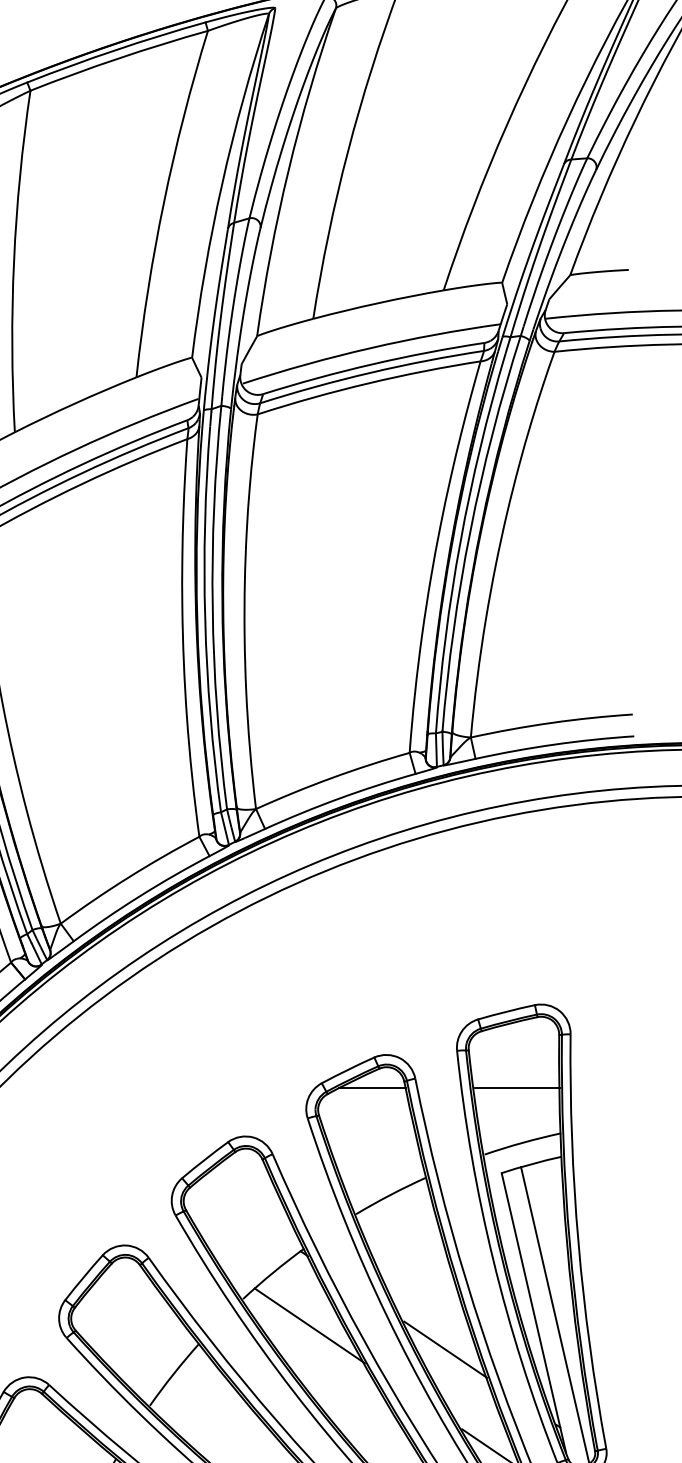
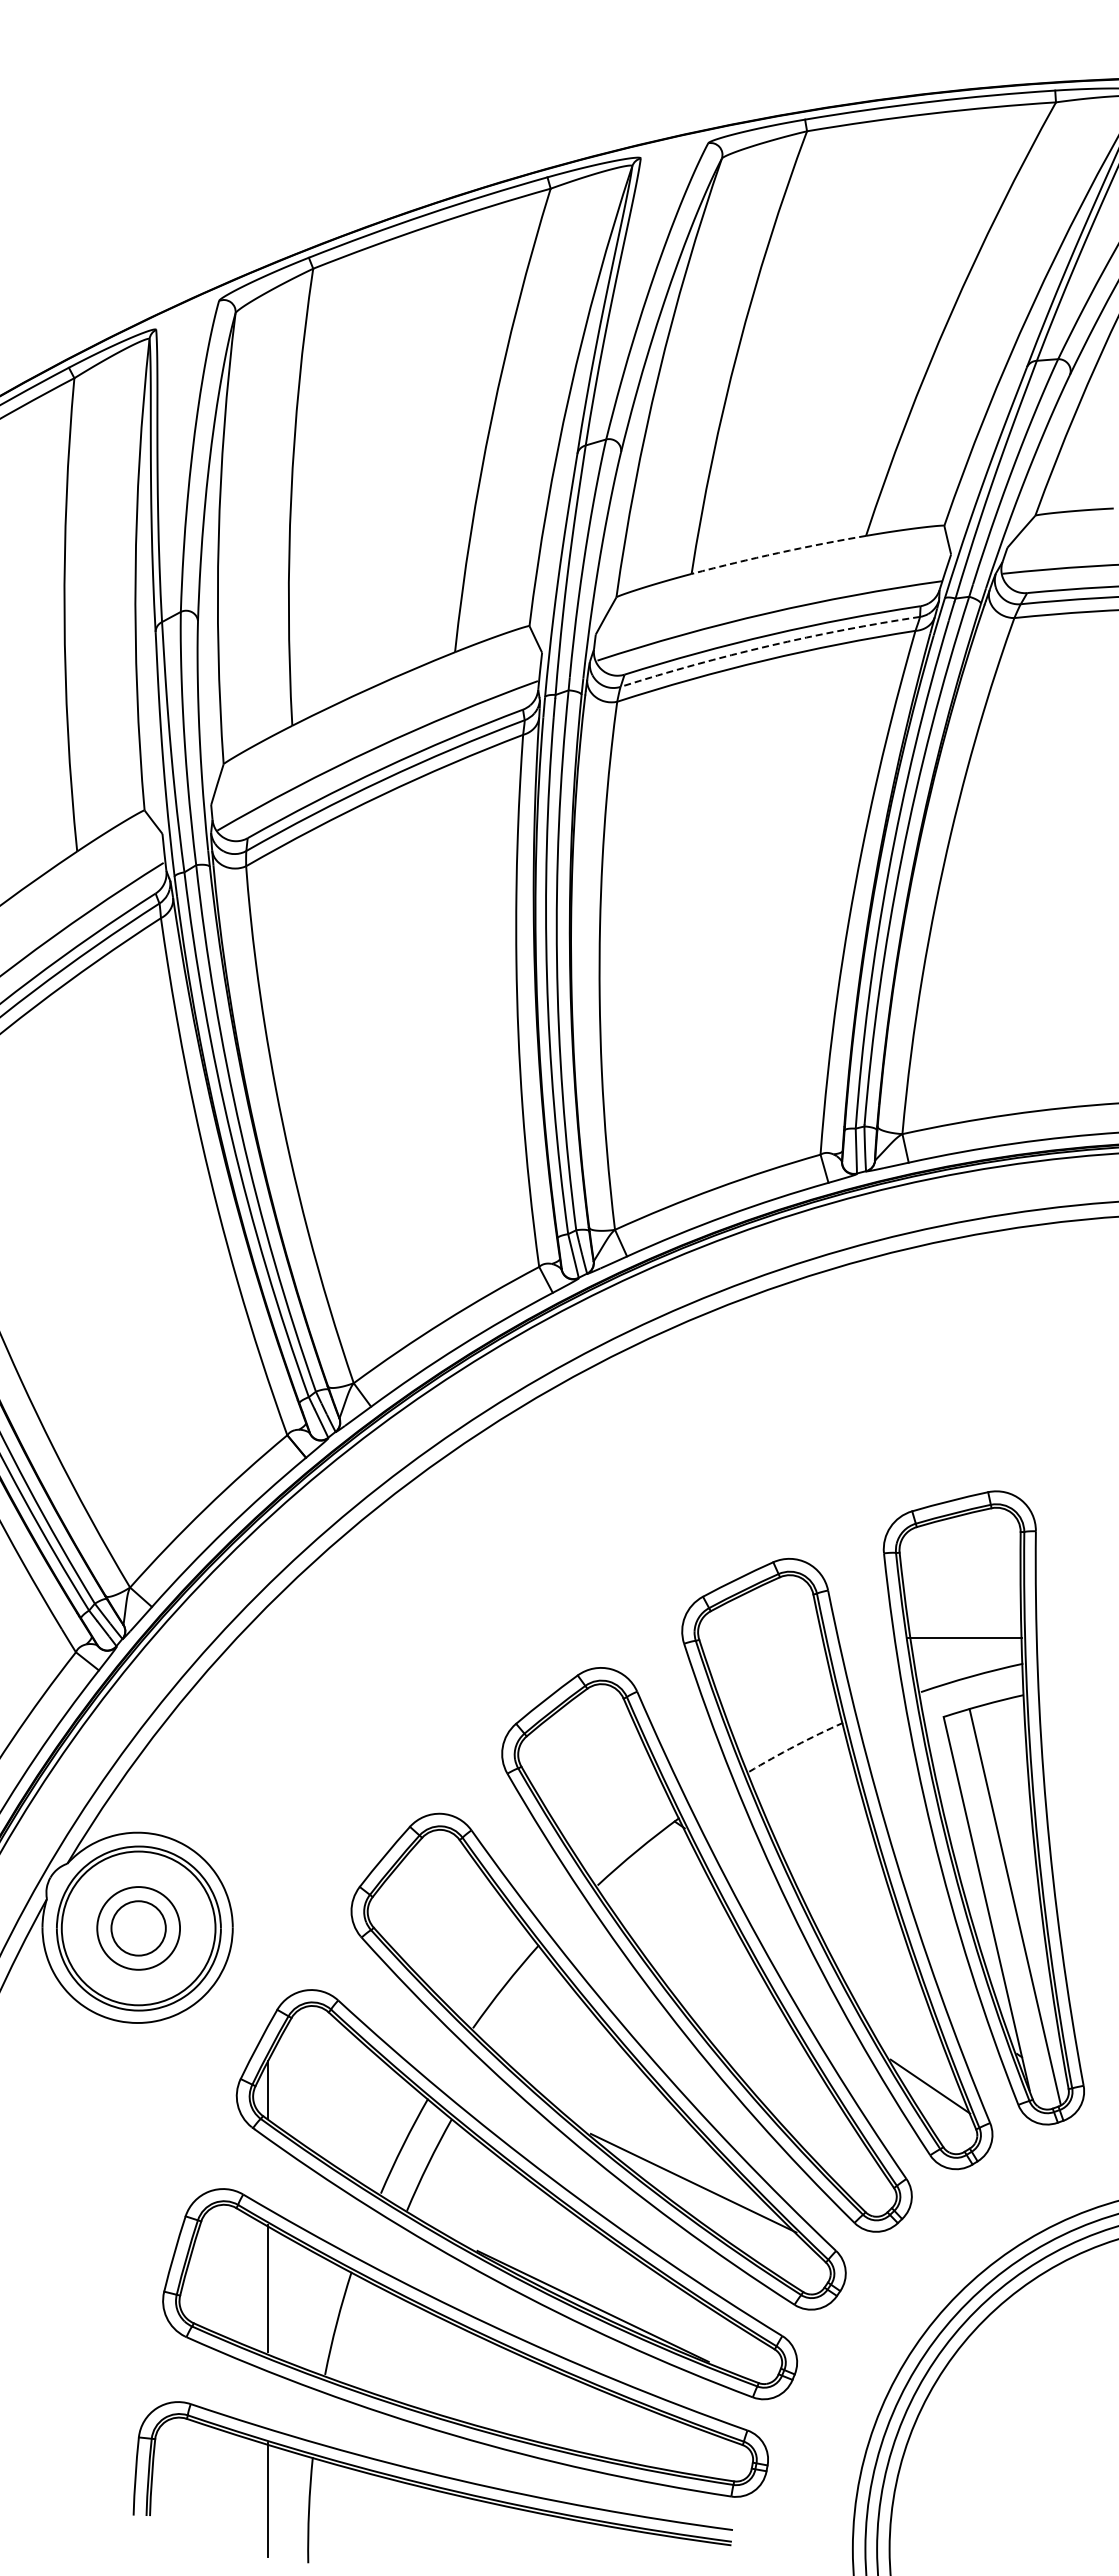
arc: (378, 303) -> (778, 553), solid -> dashed
arc: (370, 373) -> (768, 646), solid -> dashed
line: (372, 1088) -> (770, 1603), removed
line: (517, 1088) -> (964, 1638), moved
arc: (390, 1195) -> (795, 1746), solid -> dashed
line: (309, 1326) -> (686, 1921), removed
line: (445, 1349) -> (868, 1952), removed

